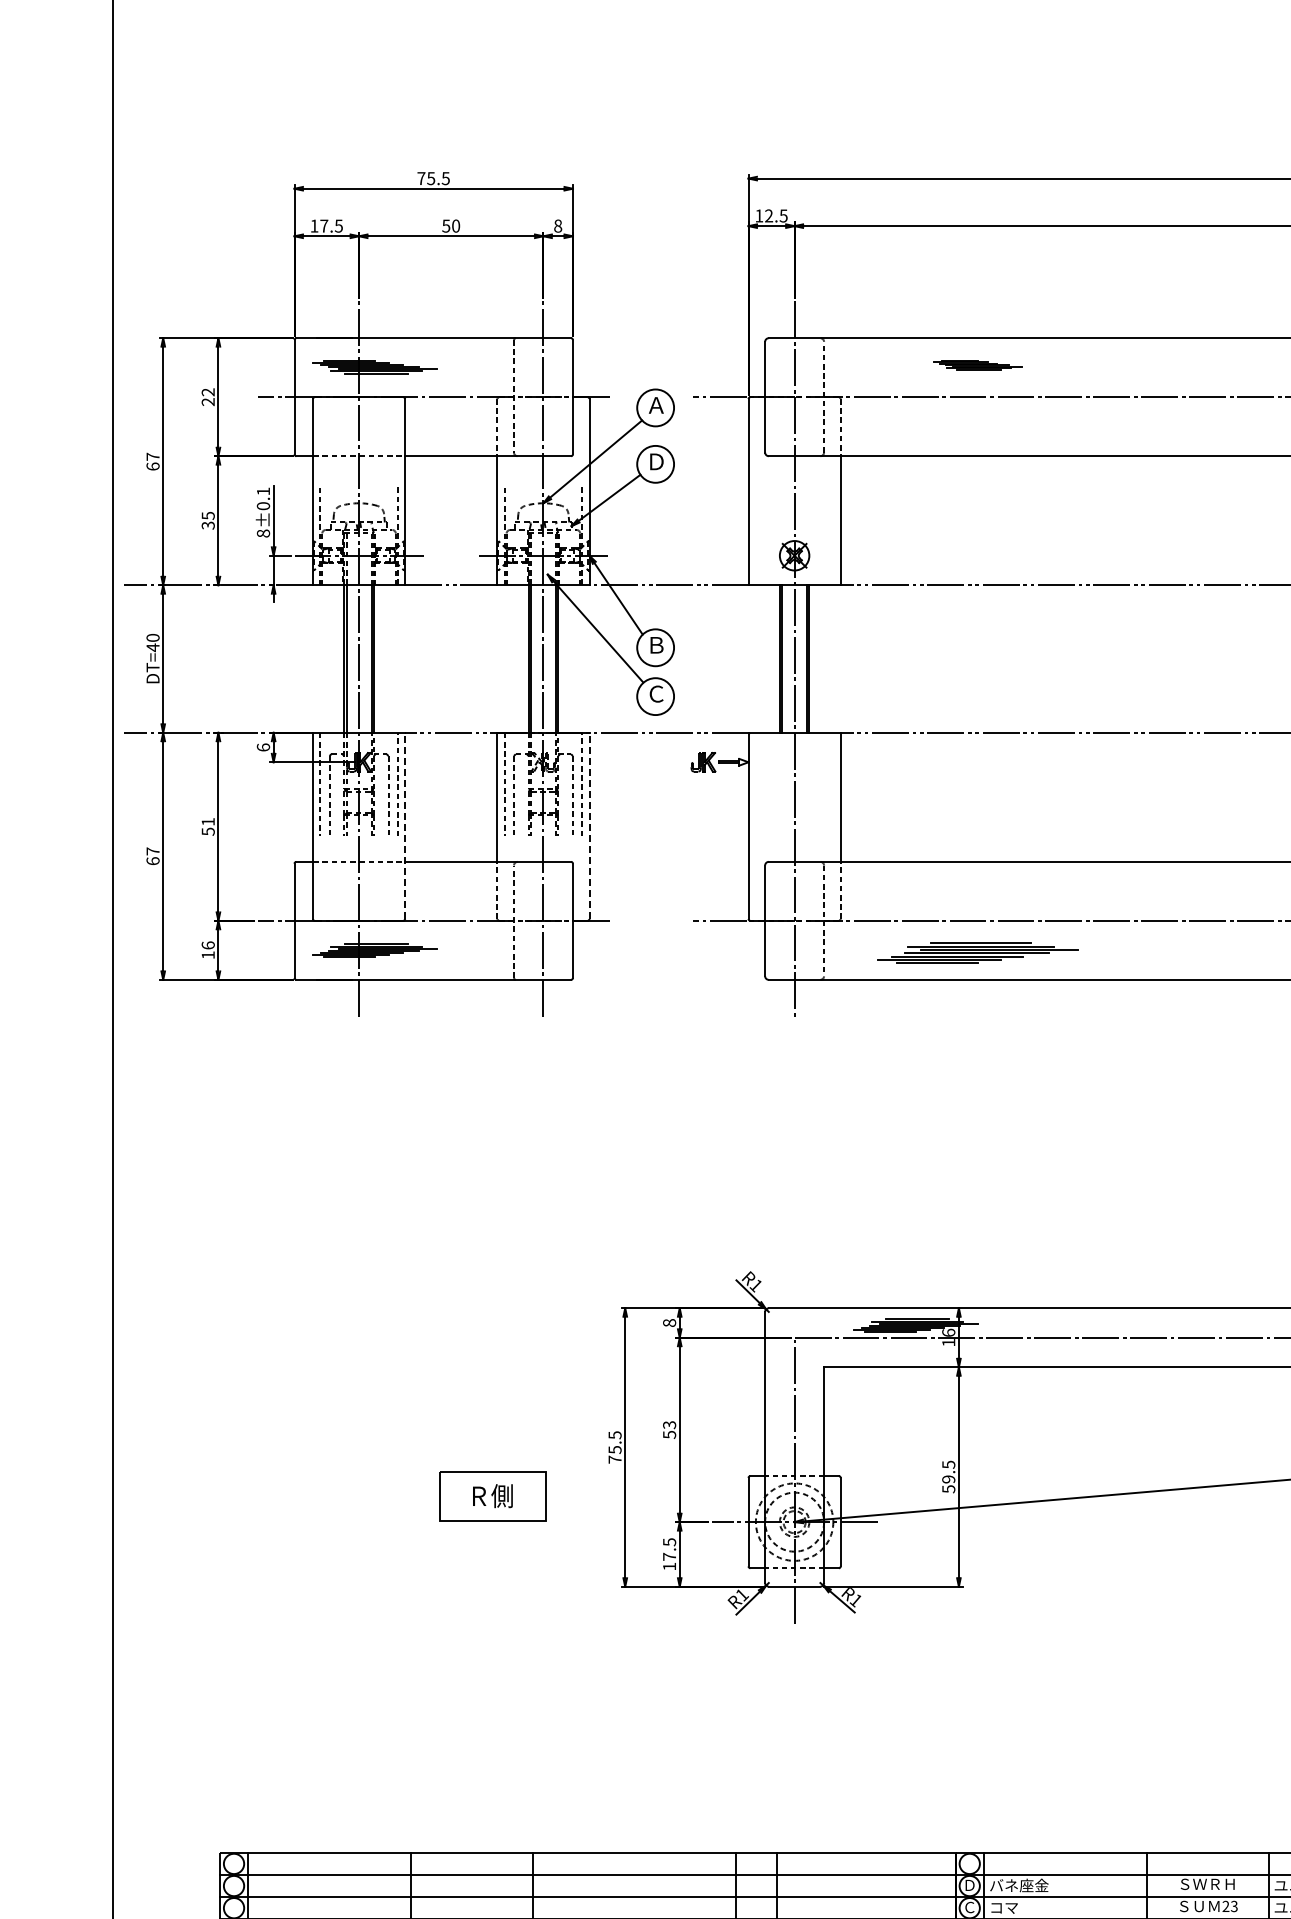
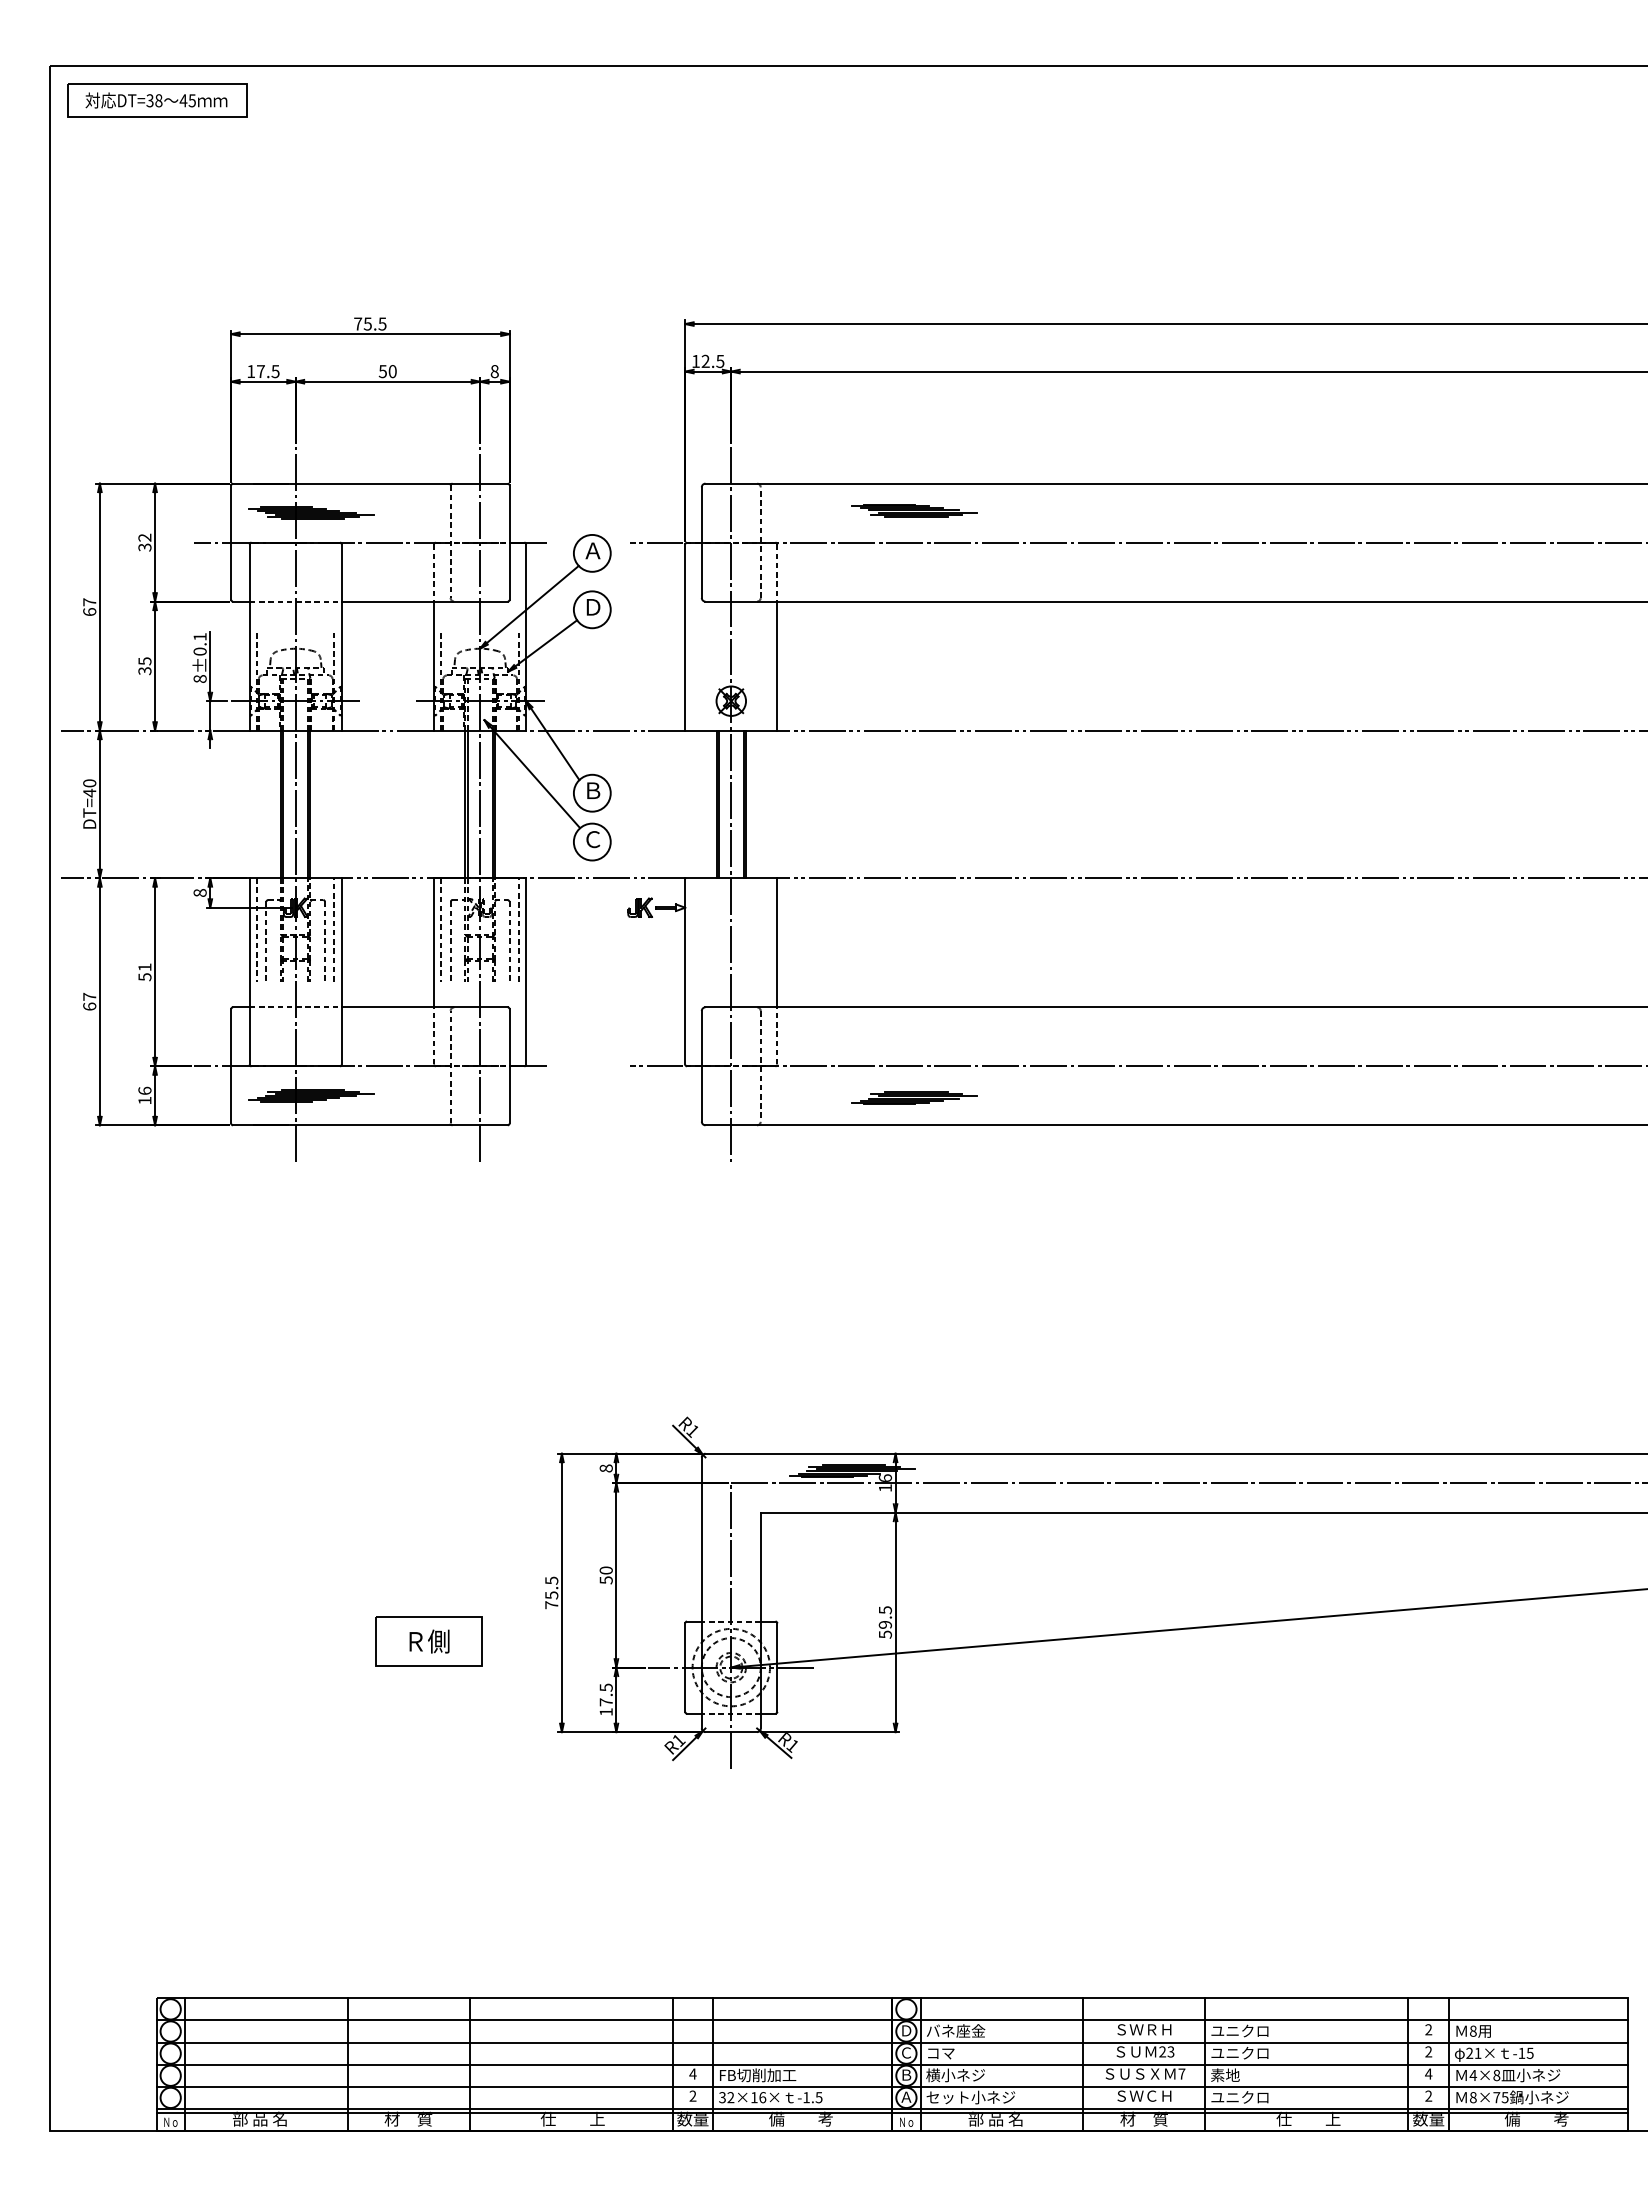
part: (977, 365) -> (914, 510), size x1.43
text: (208, 402) -> (145, 547), 22 -> 32
text: (262, 747) -> (199, 892), 6 -> 8
line: (404, 825) -> (341, 970), dashed -> solid
line: (589, 825) -> (526, 970), dashed -> solid
part: (977, 952) -> (914, 1097), size x0.62
text: (668, 1425) -> (605, 1570), 53 -> 50

